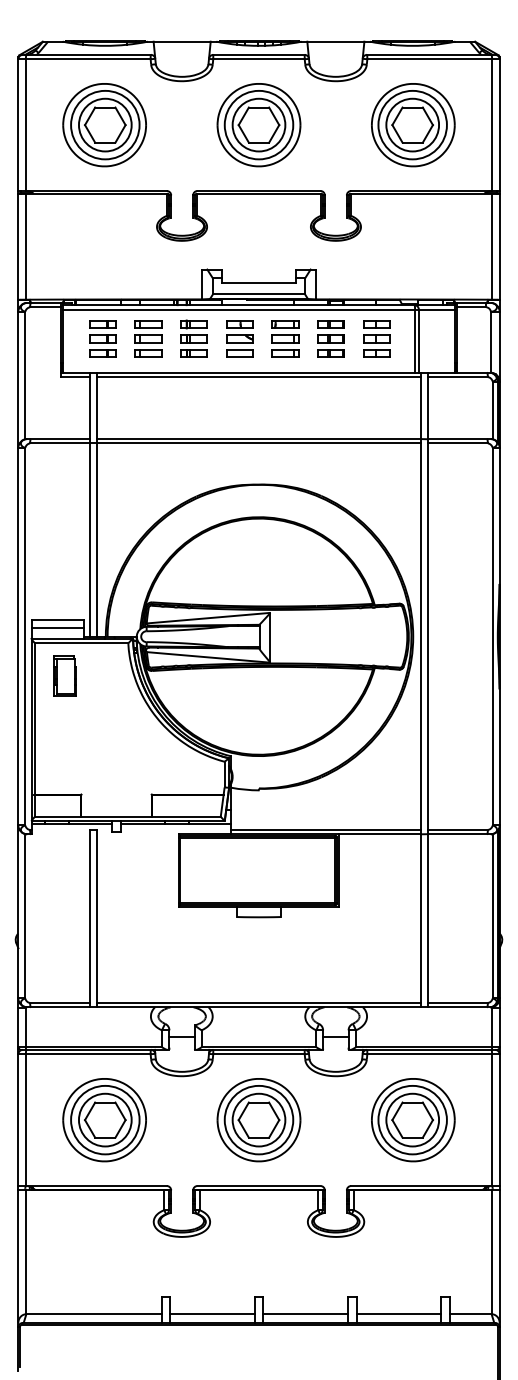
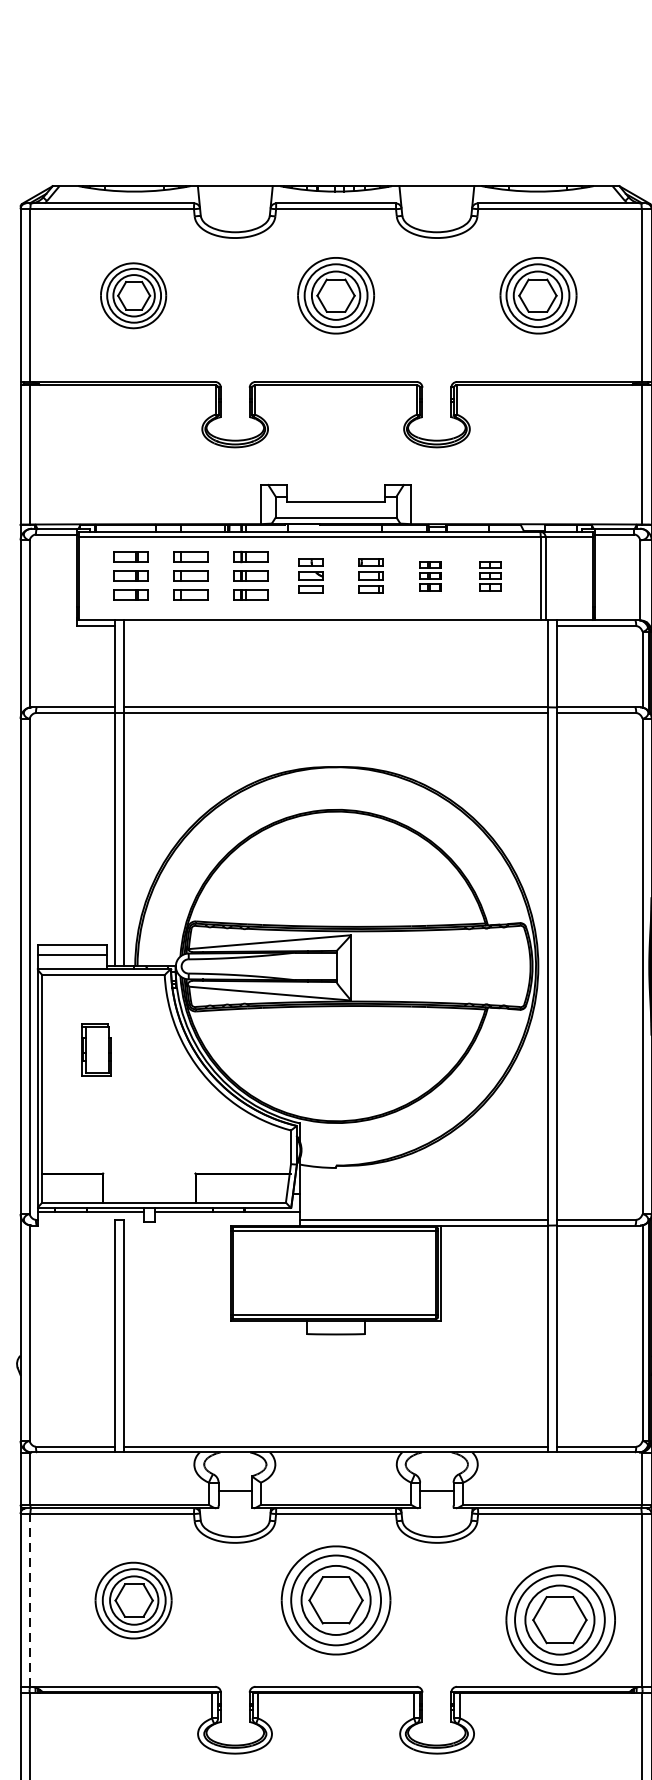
part: (104, 125) -> (133, 296), size x0.6
part: (258, 125) -> (335, 296), size x0.7
part: (413, 125) -> (538, 296), size x0.7
part: (239, 338) -> (310, 575), size x0.7
part: (285, 338) -> (370, 575), size x0.7
part: (330, 338) -> (429, 575), size x0.6
part: (376, 338) -> (490, 575), size x0.6
line: (258, 377) -> (335, 626), removed
part: (64, 675) -> (95, 1048), moved
line: (25, 1120) -> (29, 1600), solid -> dashed
part: (104, 1120) -> (133, 1600), size x0.7
part: (413, 1120) -> (560, 1620), moved

